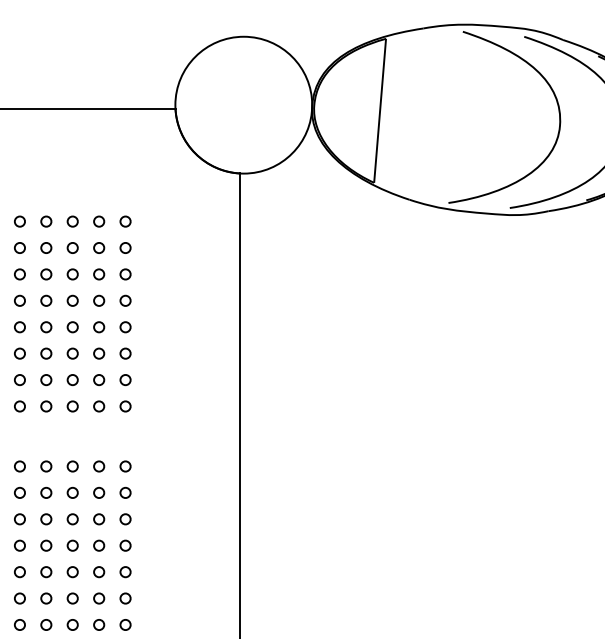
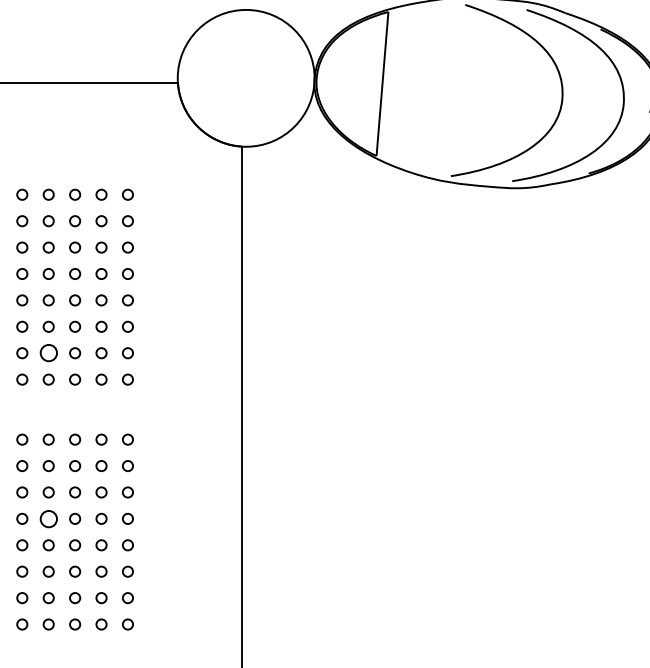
circle: (46, 380) -> (48, 353), size x1.6
circle: (46, 545) -> (48, 518), size x1.6

